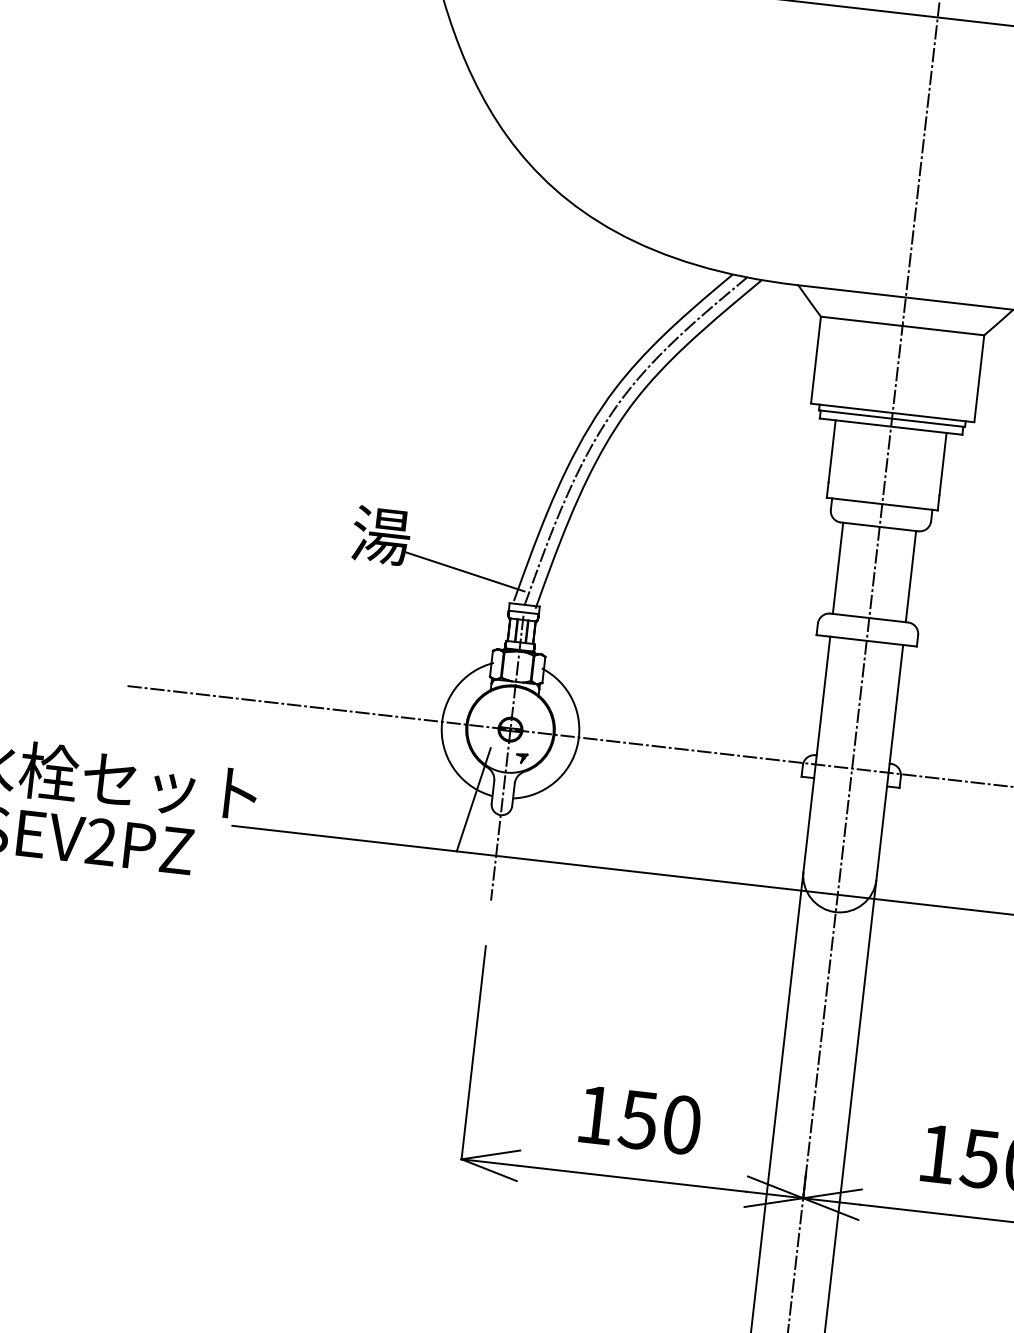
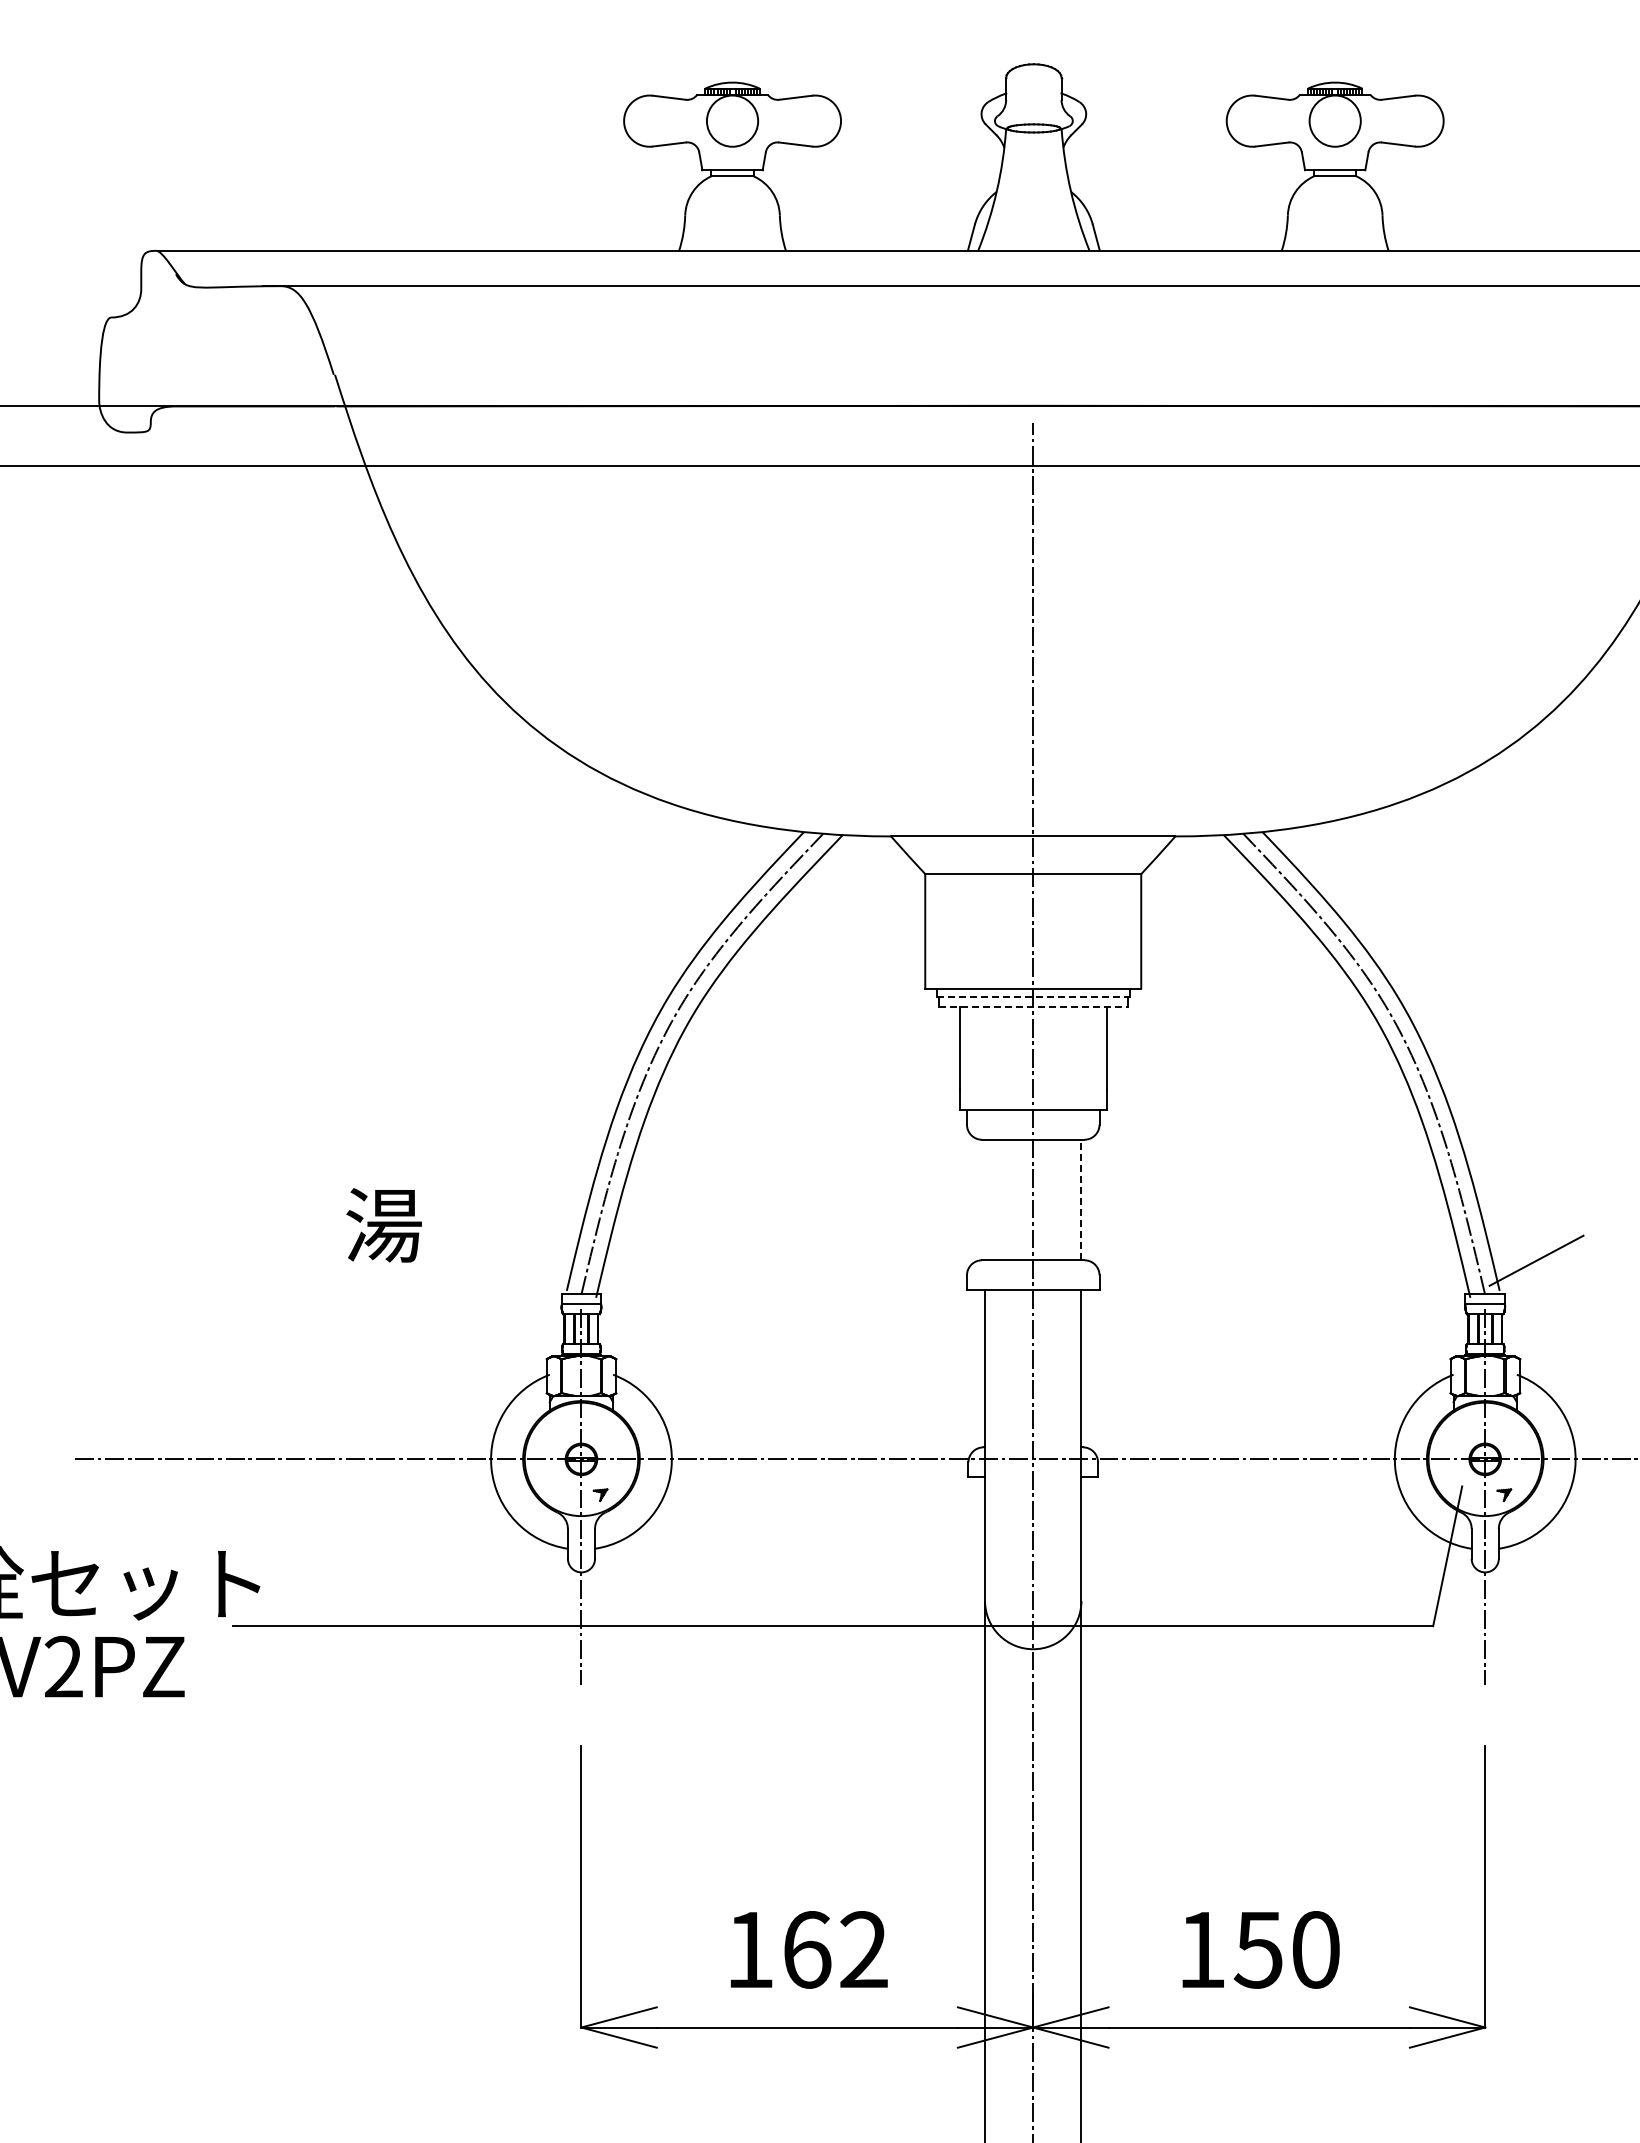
line: (892, 418) -> (1033, 996), solid -> dashed
line: (891, 426) -> (1033, 1007), solid -> dashed
line: (838, 567) -> (985, 1199), removed
line: (464, 571) -> (498, 1259), removed
line: (911, 576) -> (1081, 1199), solid -> dashed
line: (473, 799) -> (543, 1556), removed
text: (659, 1122) -> (834, 1949), 150 -> 162

